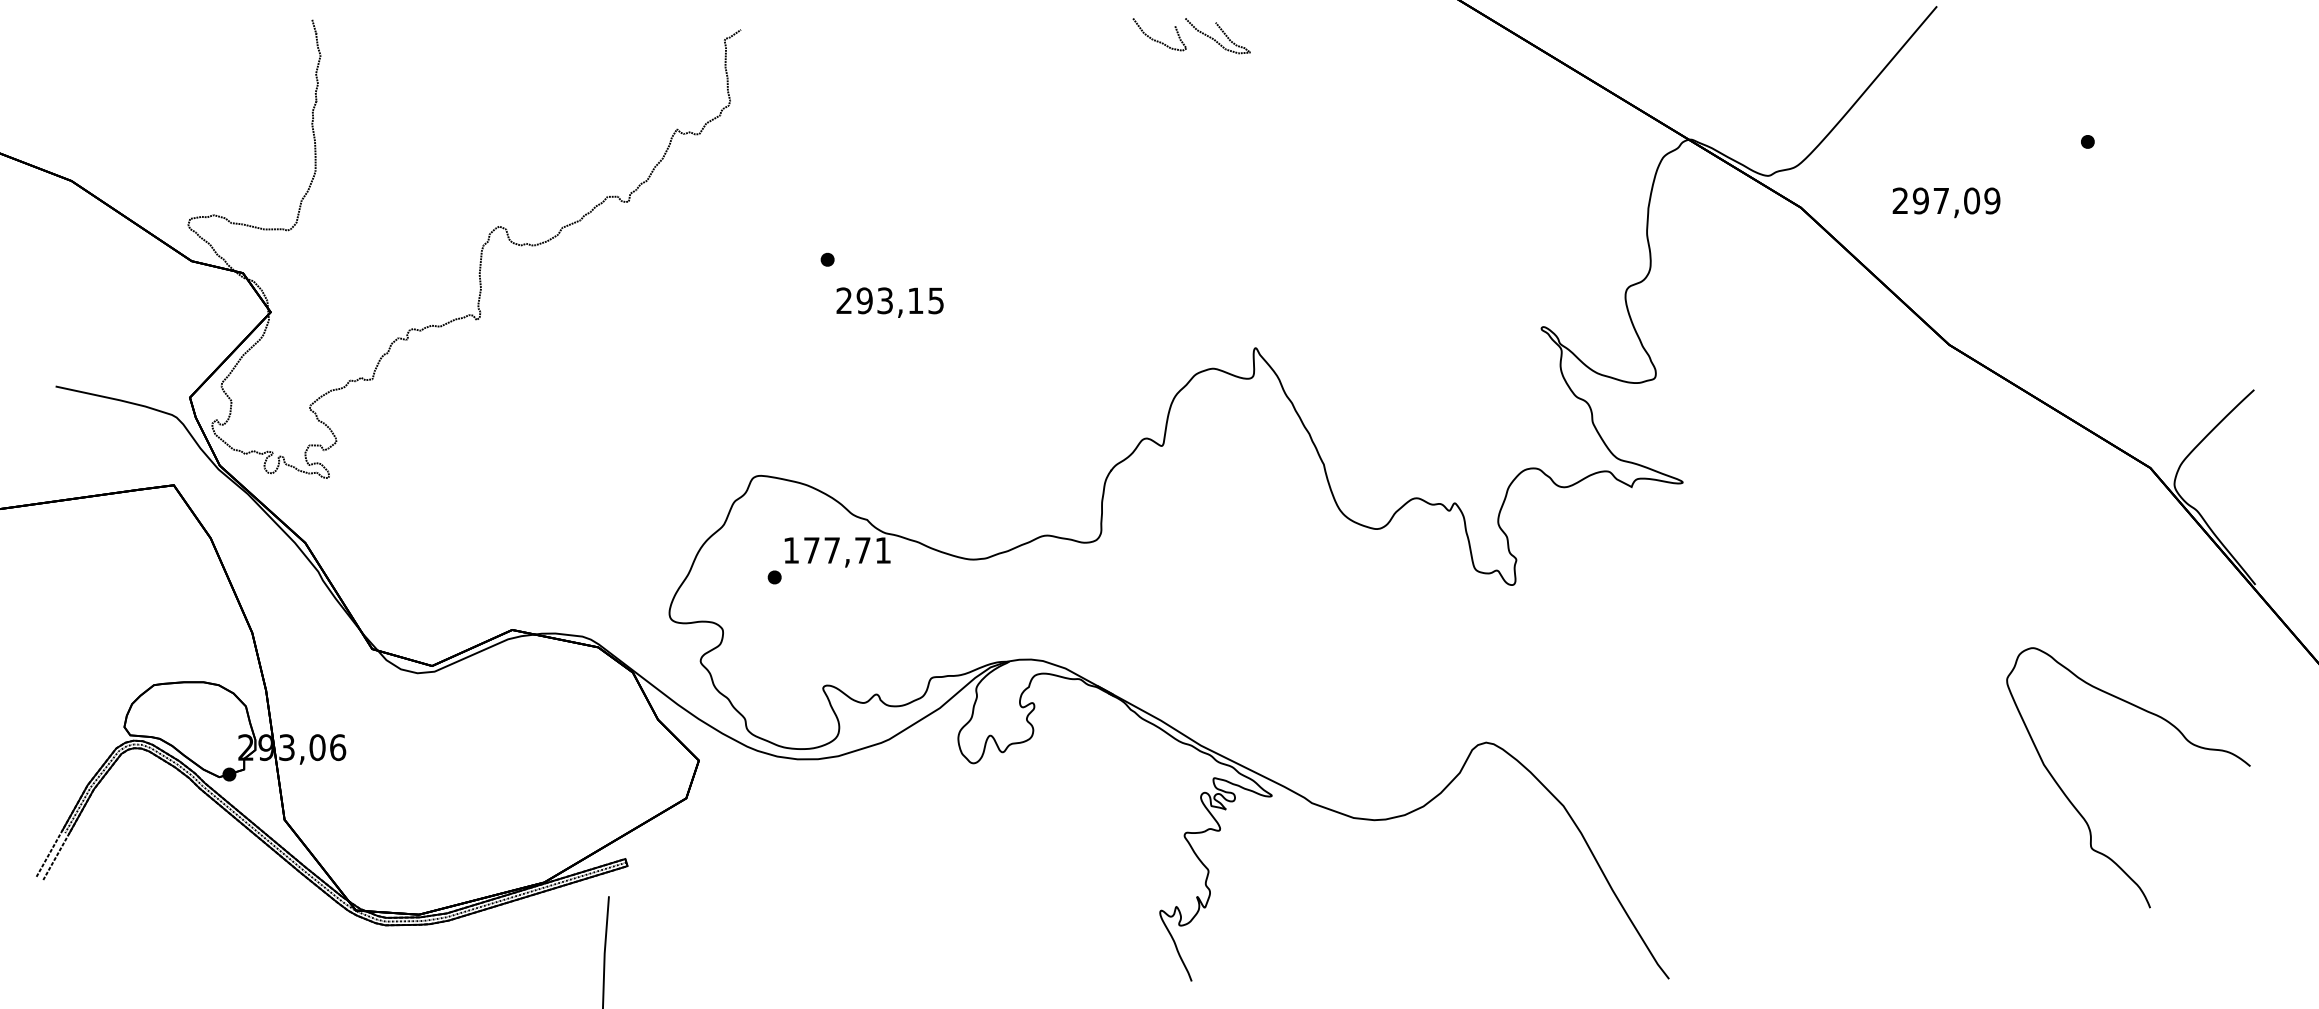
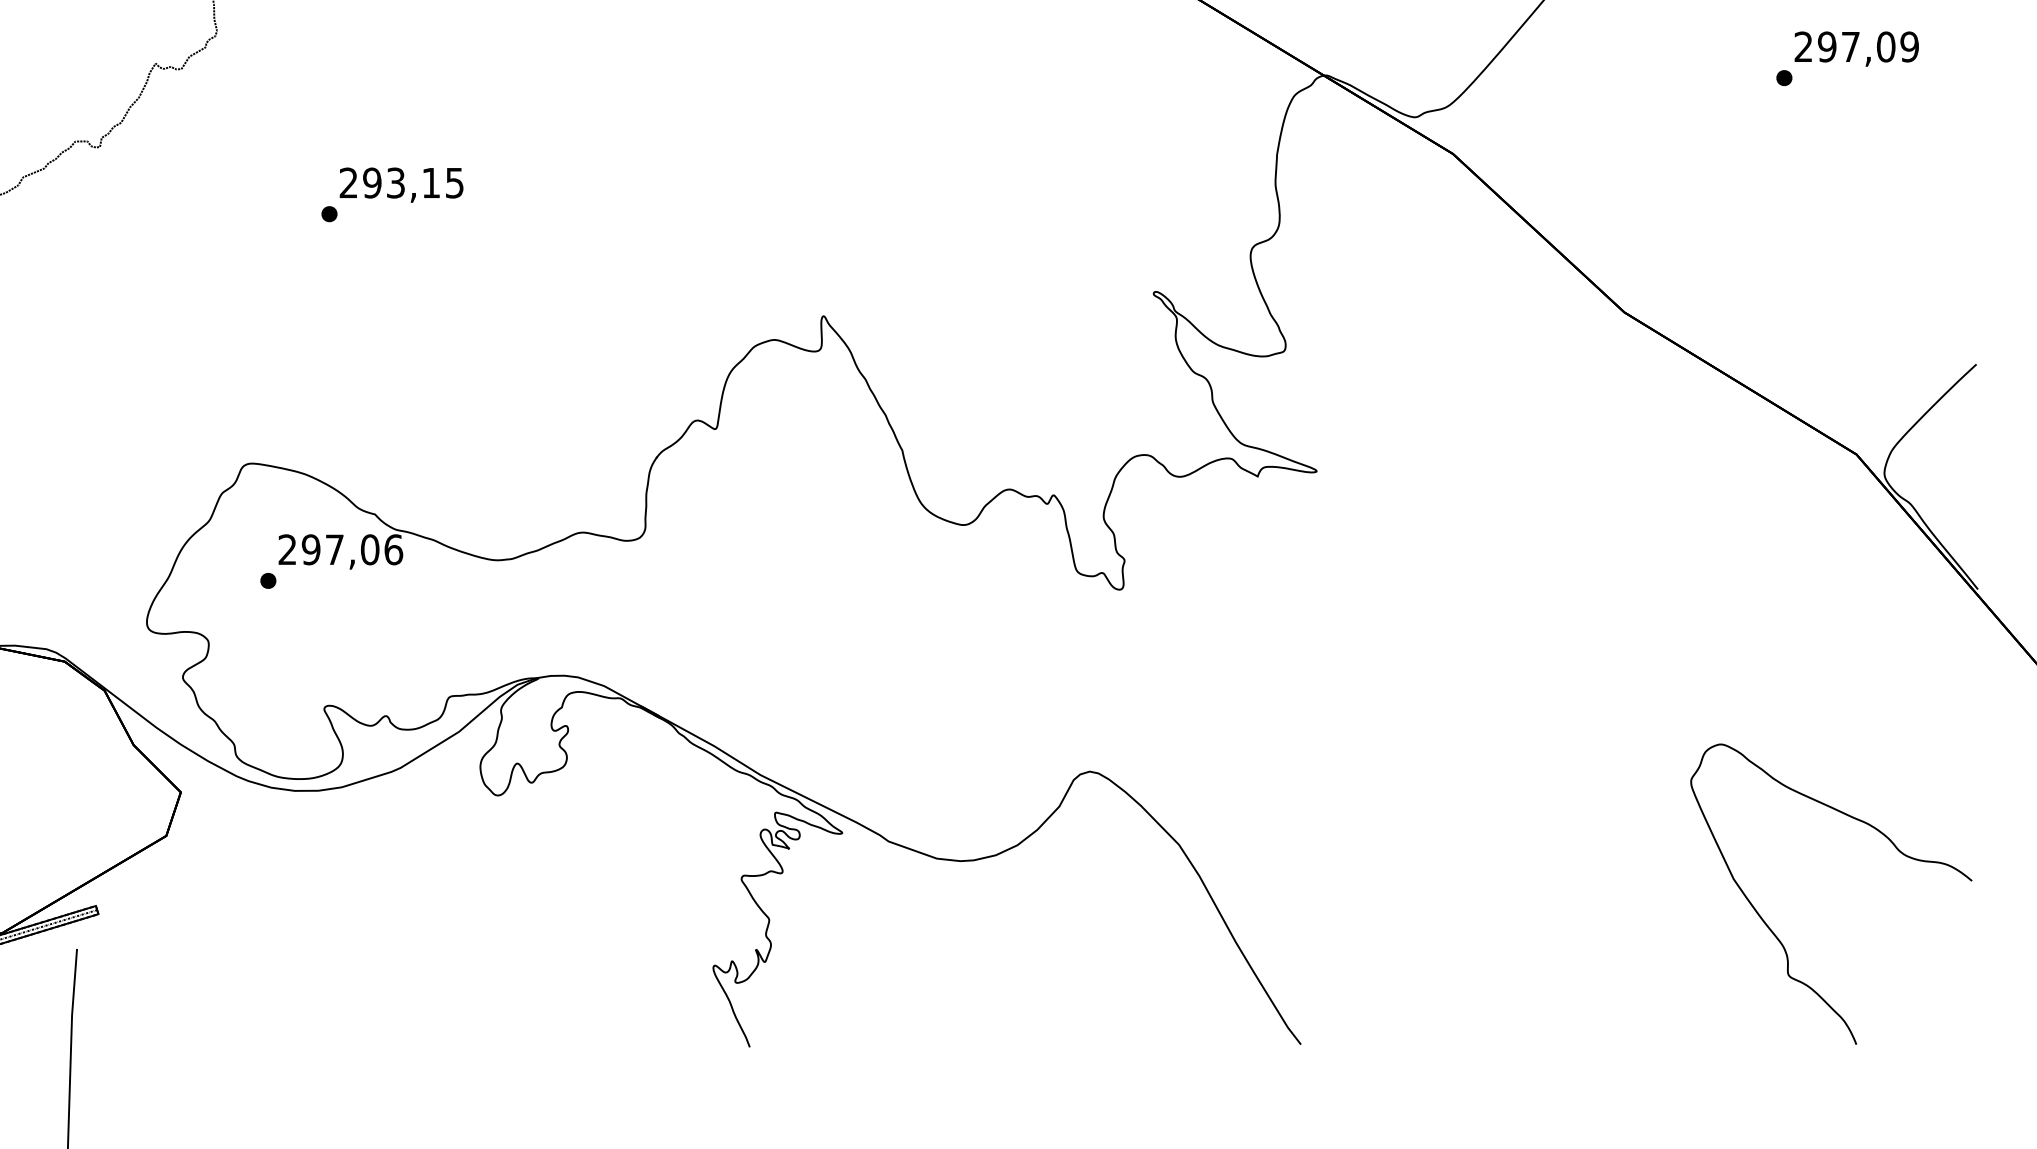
text: (1946, 202) -> (1856, 48), moved
text: (889, 302) -> (400, 184), moved
text: (837, 550) -> (340, 549), 177,71 -> 297,06
curve: (2080, 812) -> (1775, 934), moved

